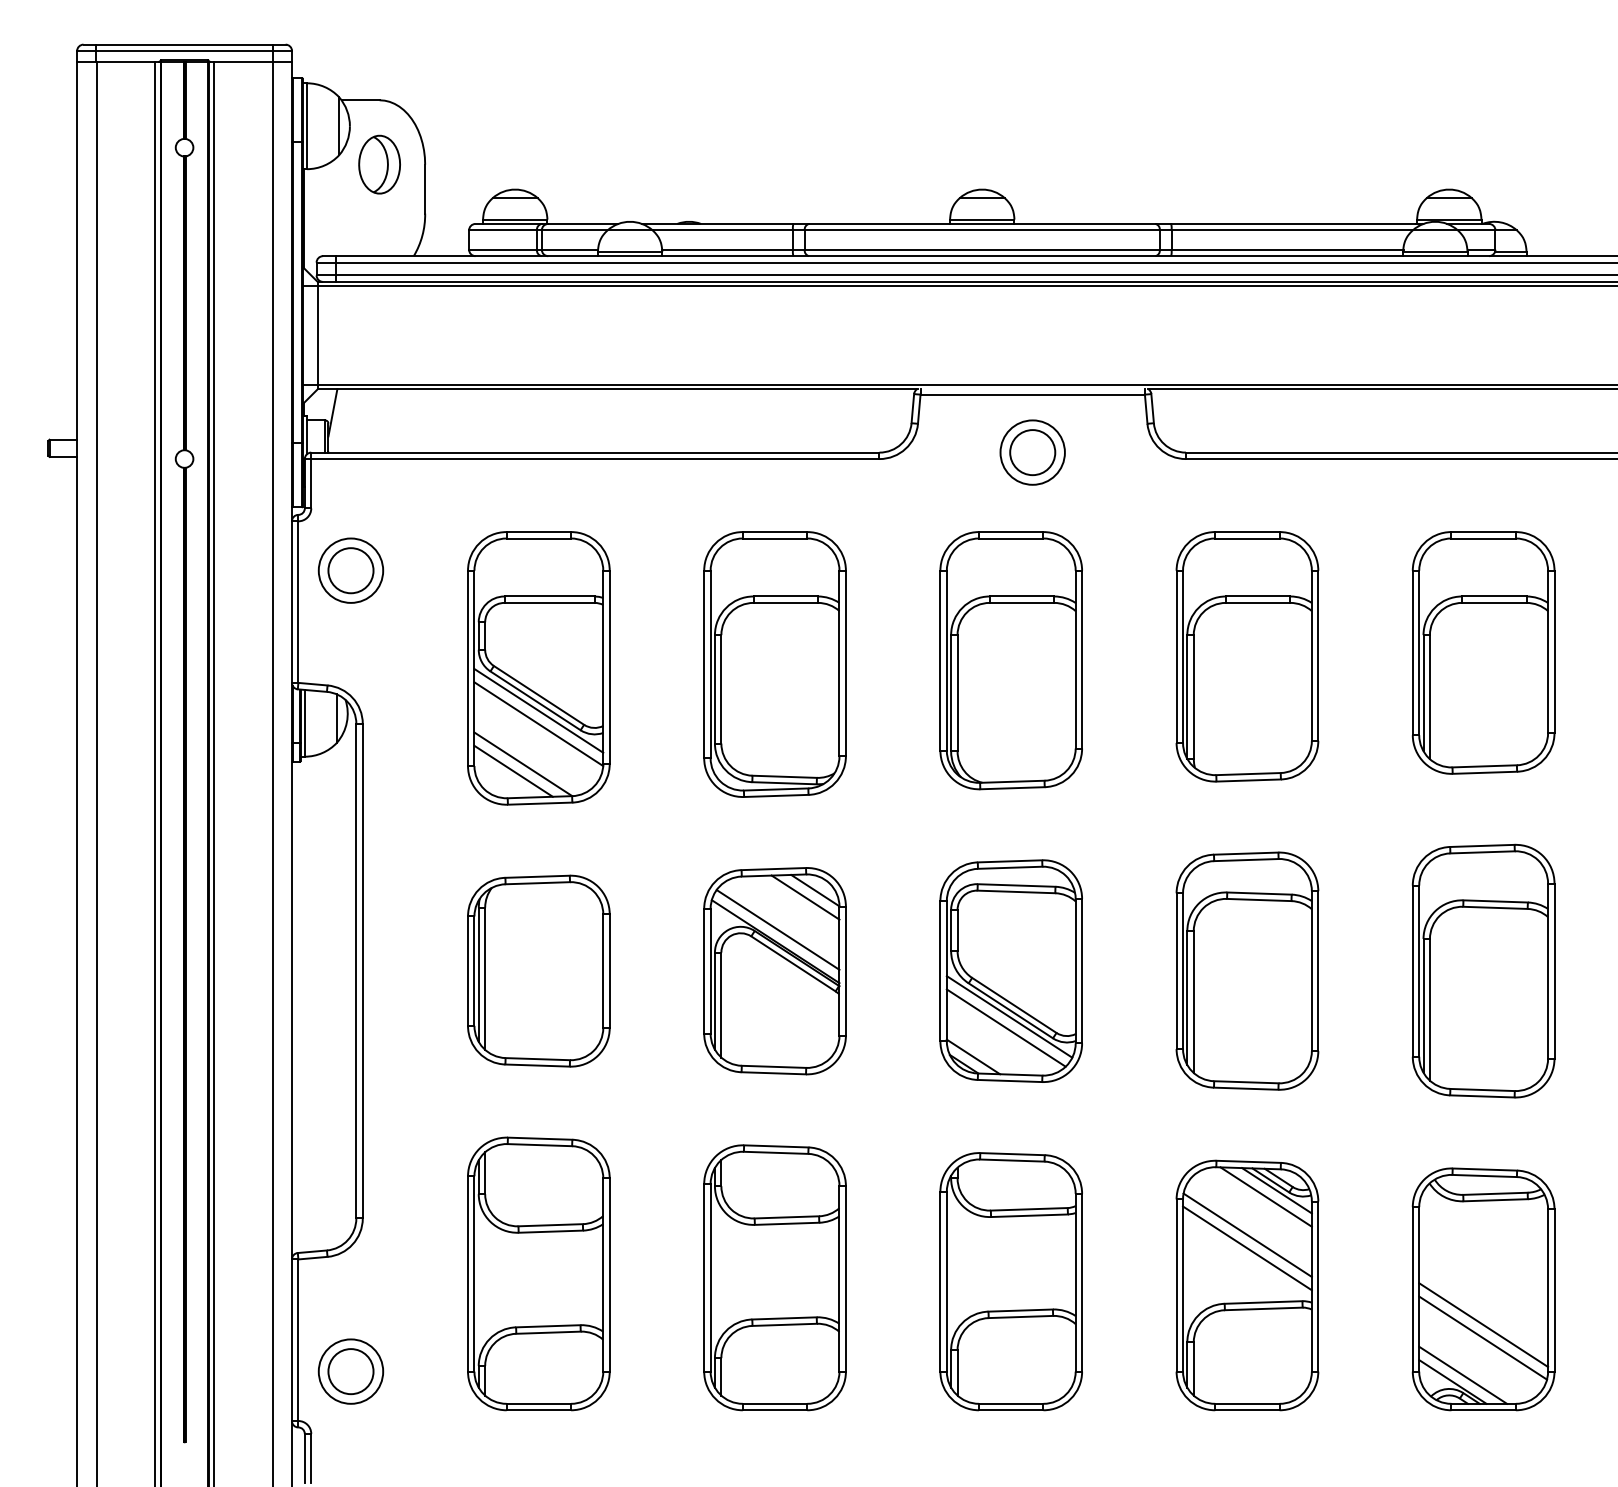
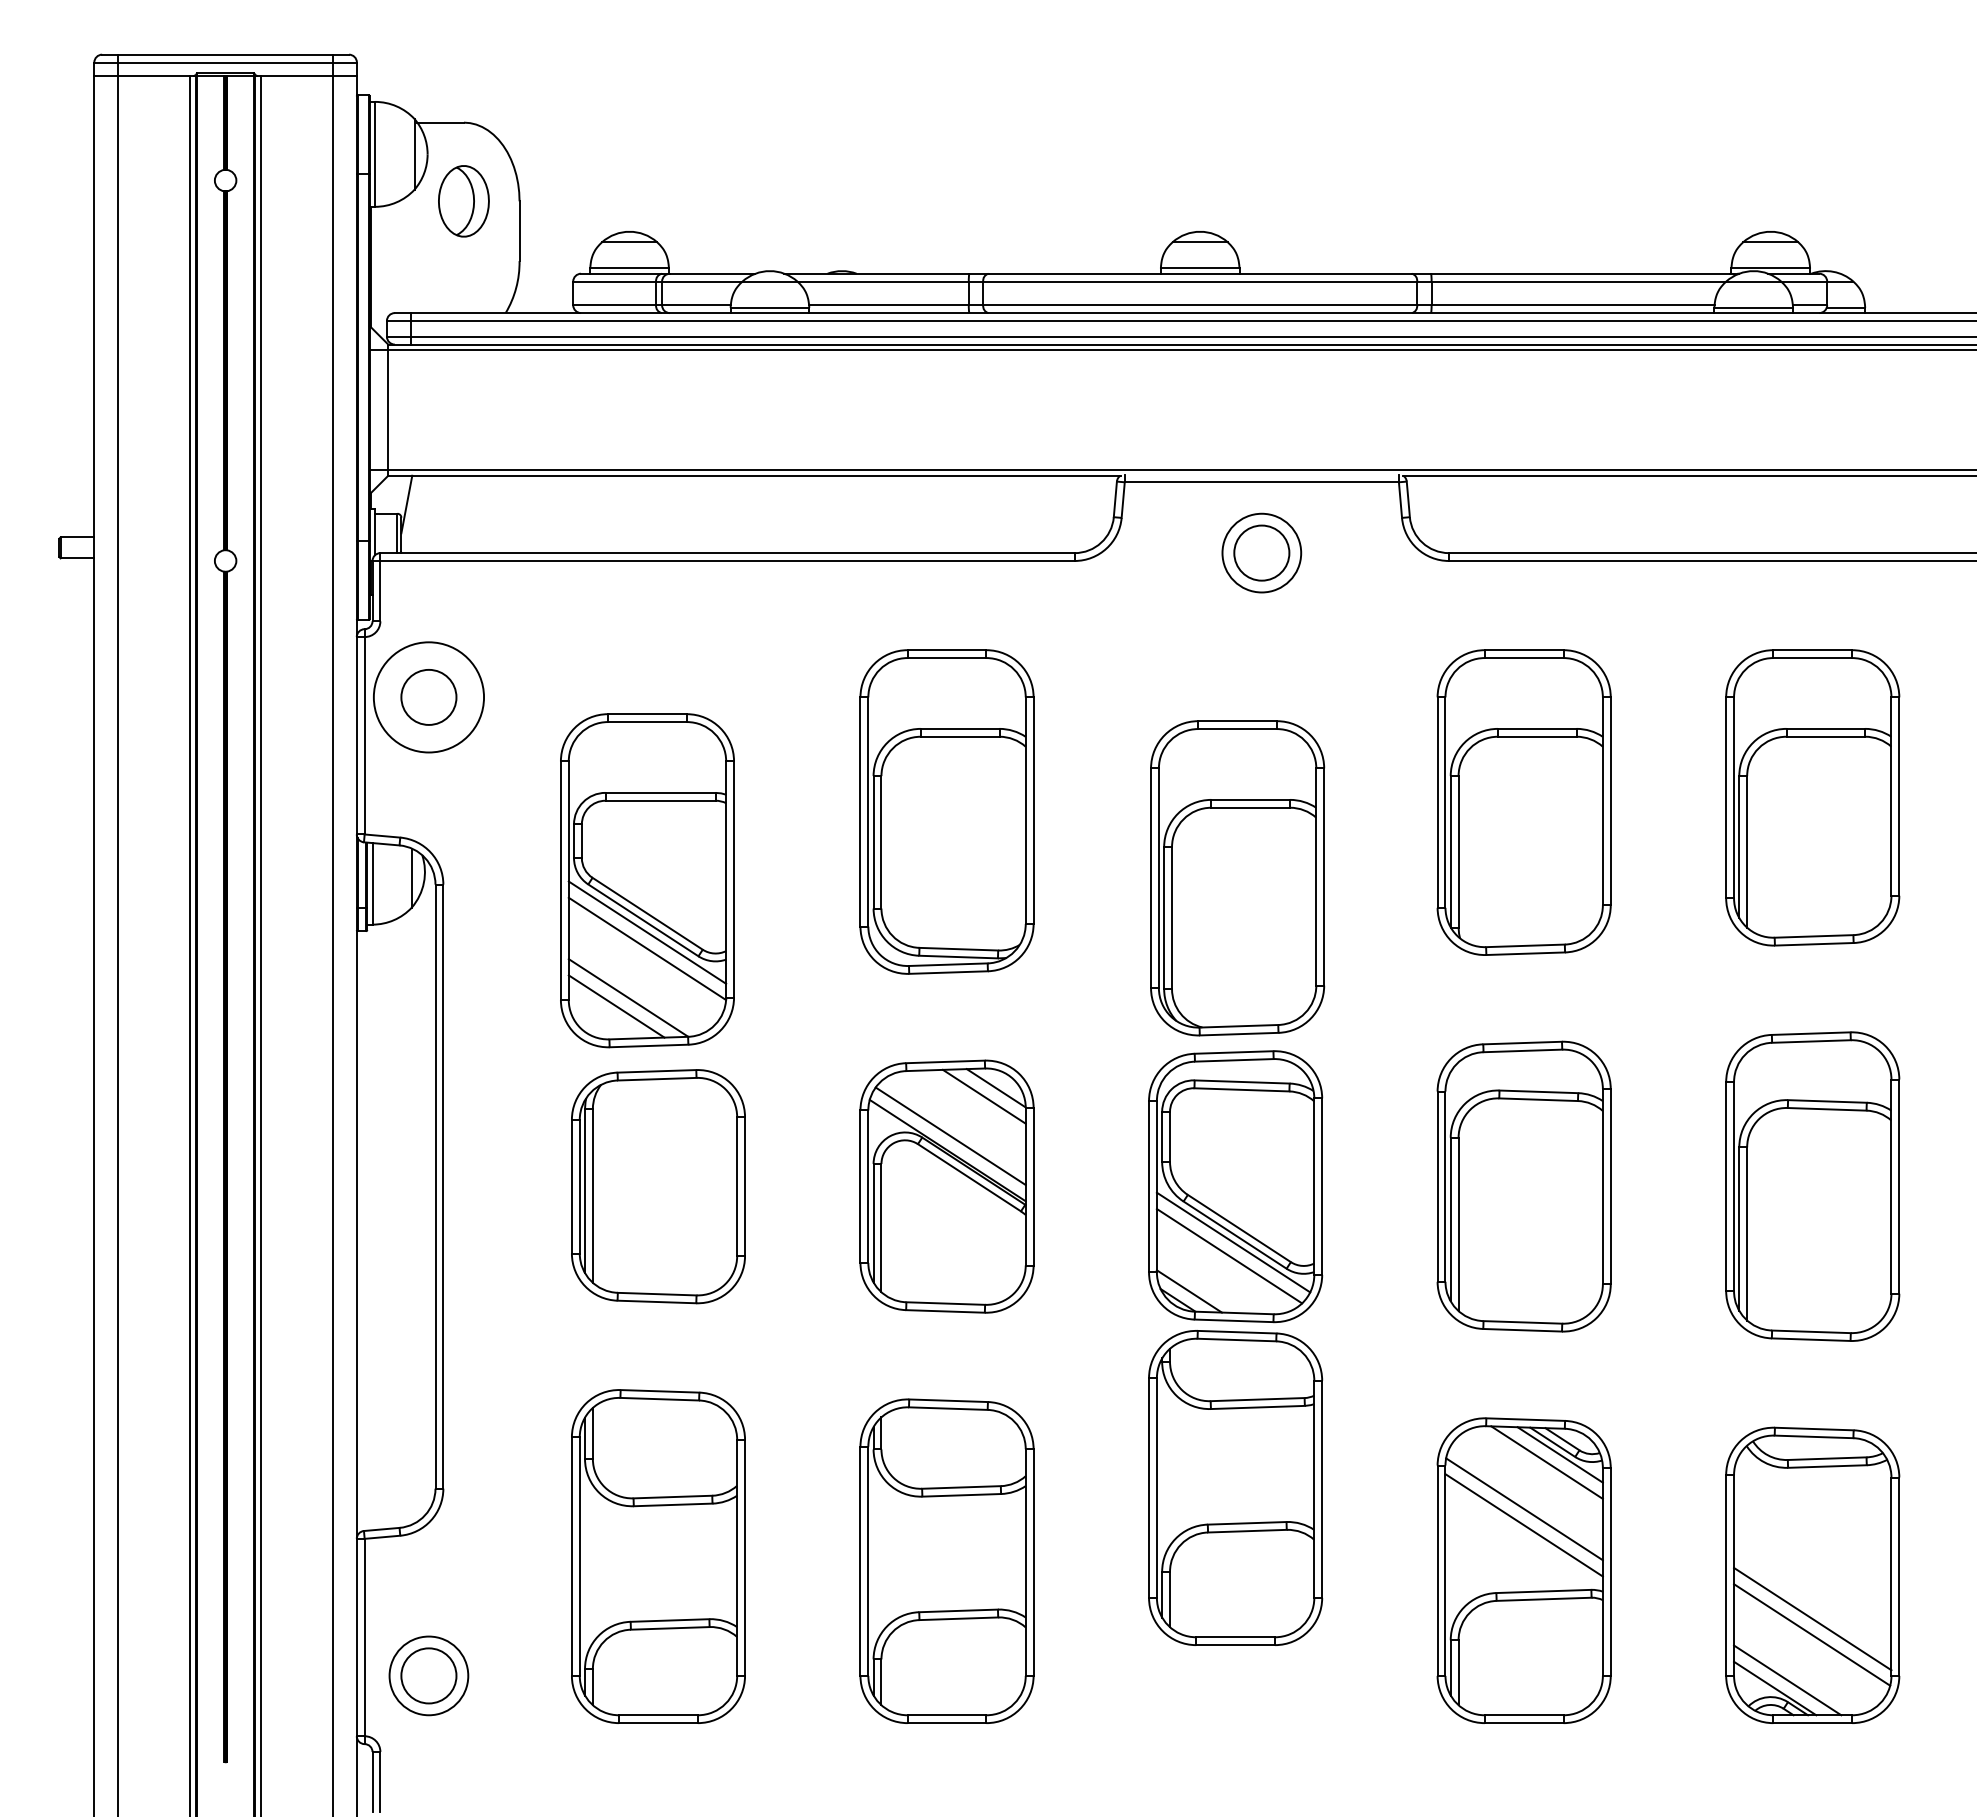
circle: (350, 570) -> (428, 697), size x1.4
part: (1011, 660) -> (1237, 878), moved
part: (538, 668) -> (647, 880), moved
part: (1011, 1281) -> (1235, 1487), moved

